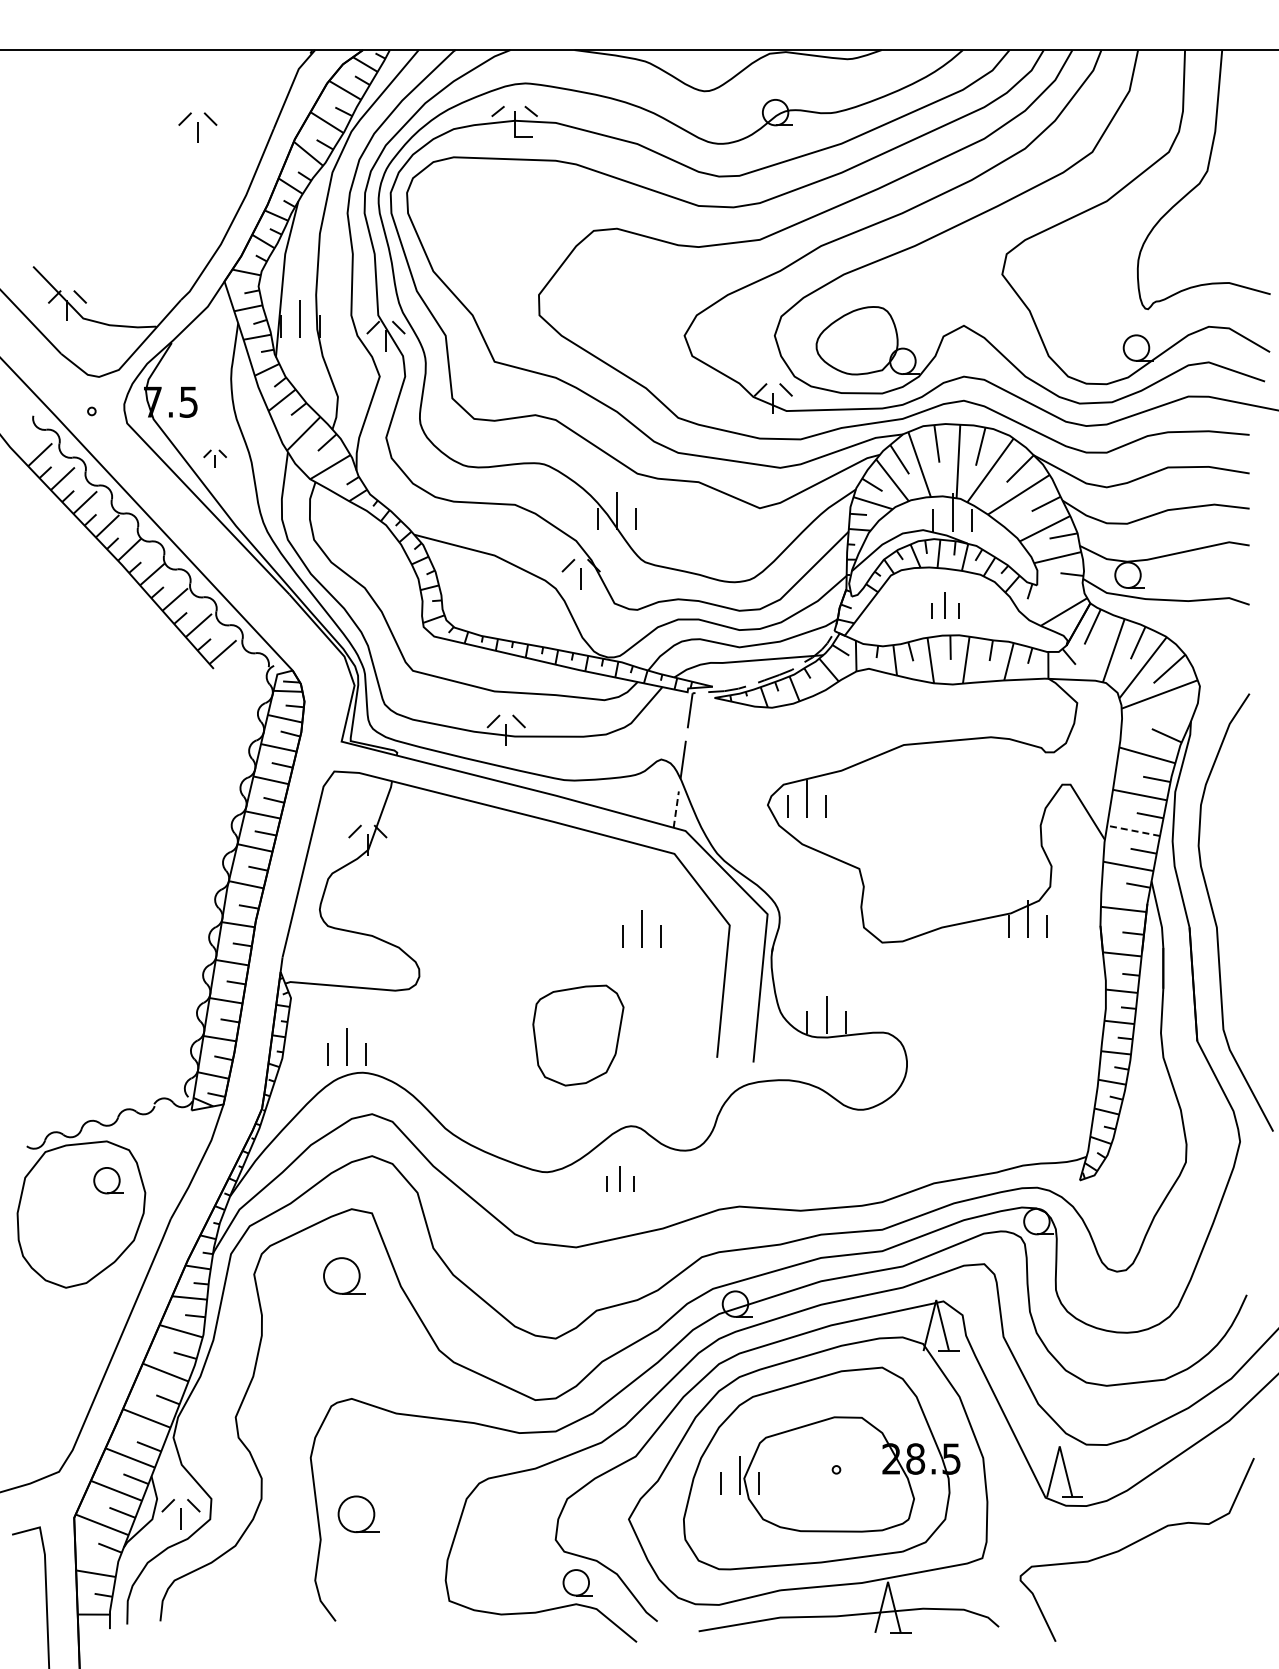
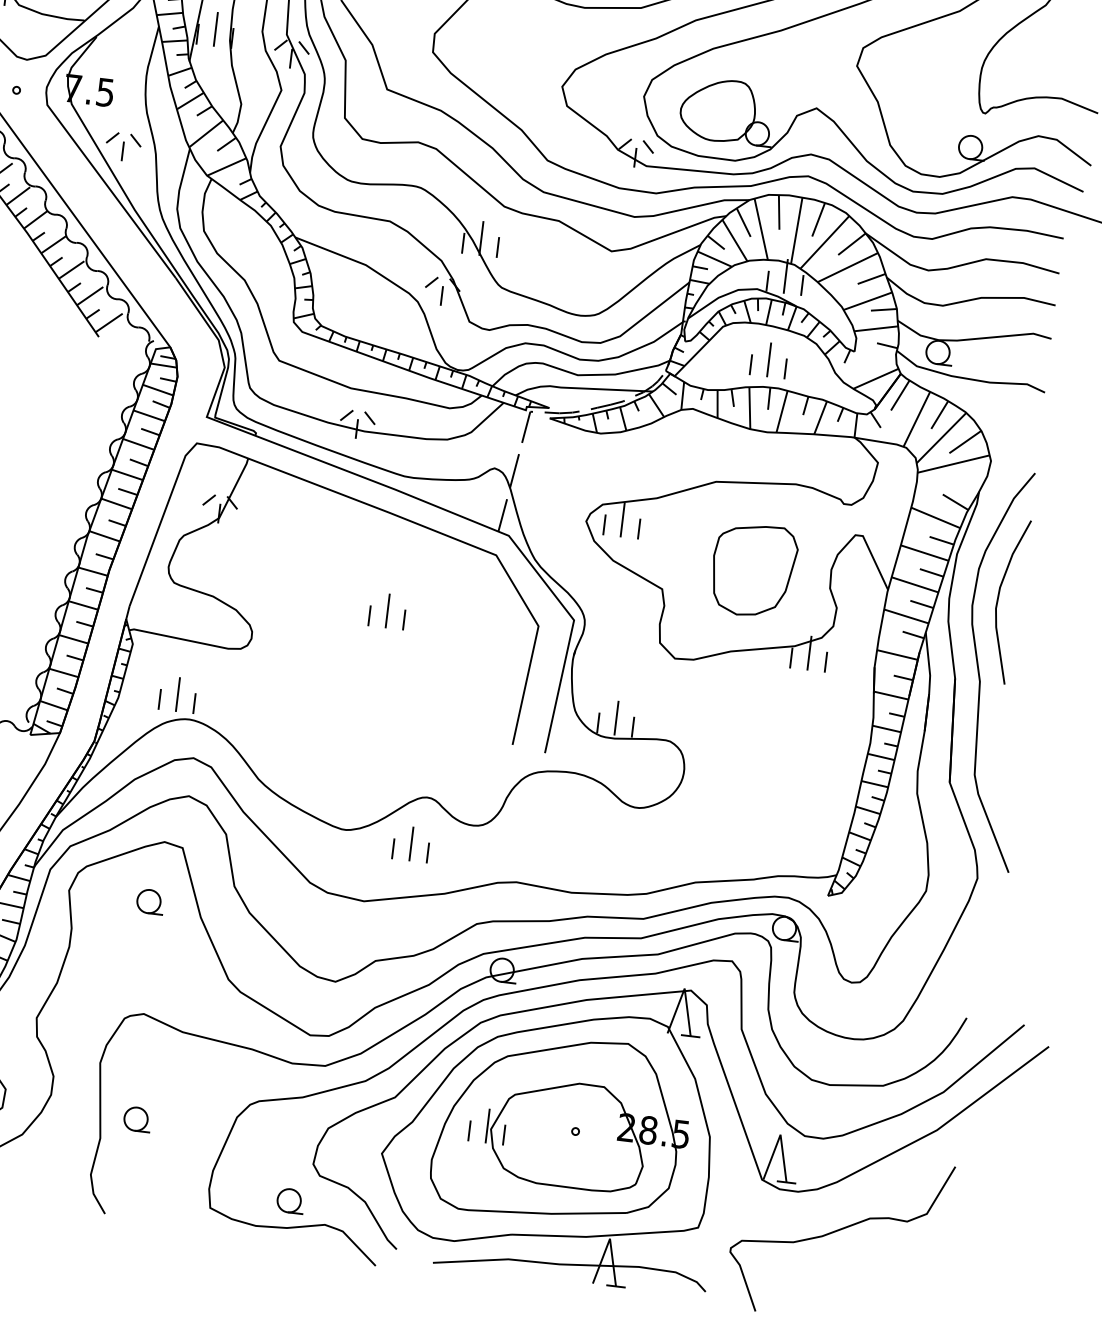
part: (214, 458) -> (122, 146), size x1.67
part: (945, 605) -> (769, 359), size x1.43
line: (676, 809) -> (502, 515), dashed -> solid
line: (1133, 830) -> (914, 584), dashed -> solid
curve: (1226, 836) -> (998, 600), added
part: (641, 928) -> (387, 610), moved
part: (578, 1035) -> (753, 570), moved
part: (619, 1178) -> (410, 843), size x1.43
part: (343, 1275) -> (149, 901), size x0.71
part: (358, 1513) -> (137, 1118), size x0.71
part: (577, 1582) -> (290, 1200), moved

